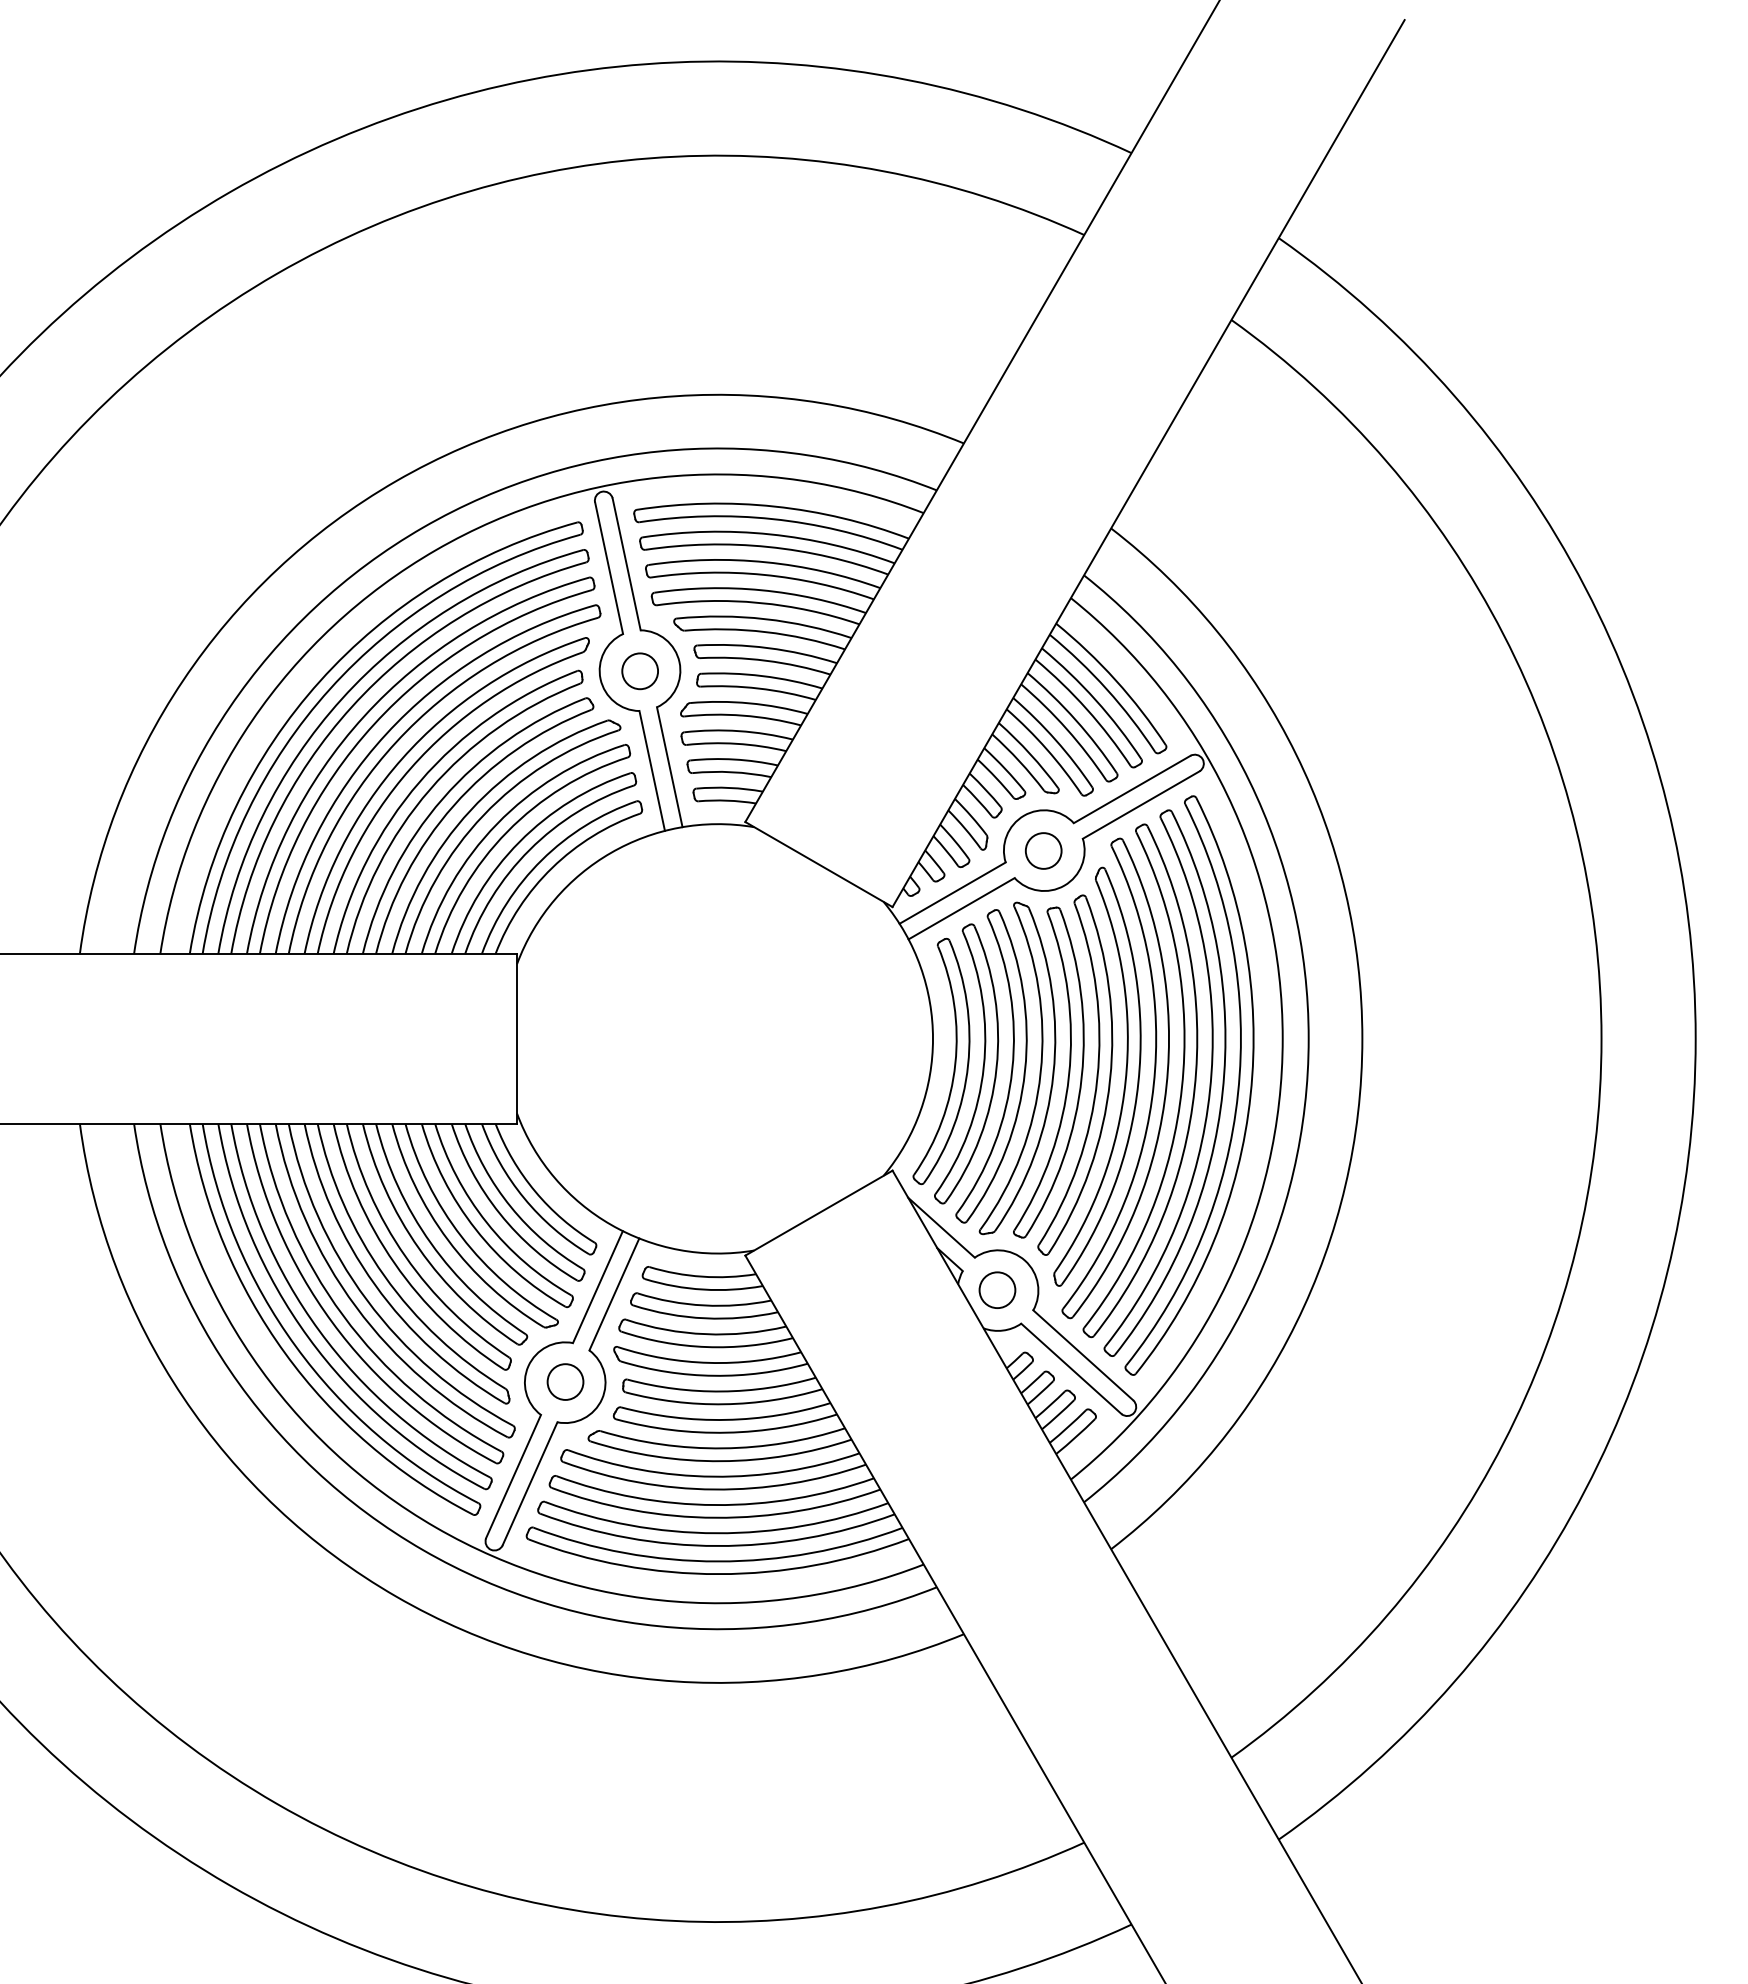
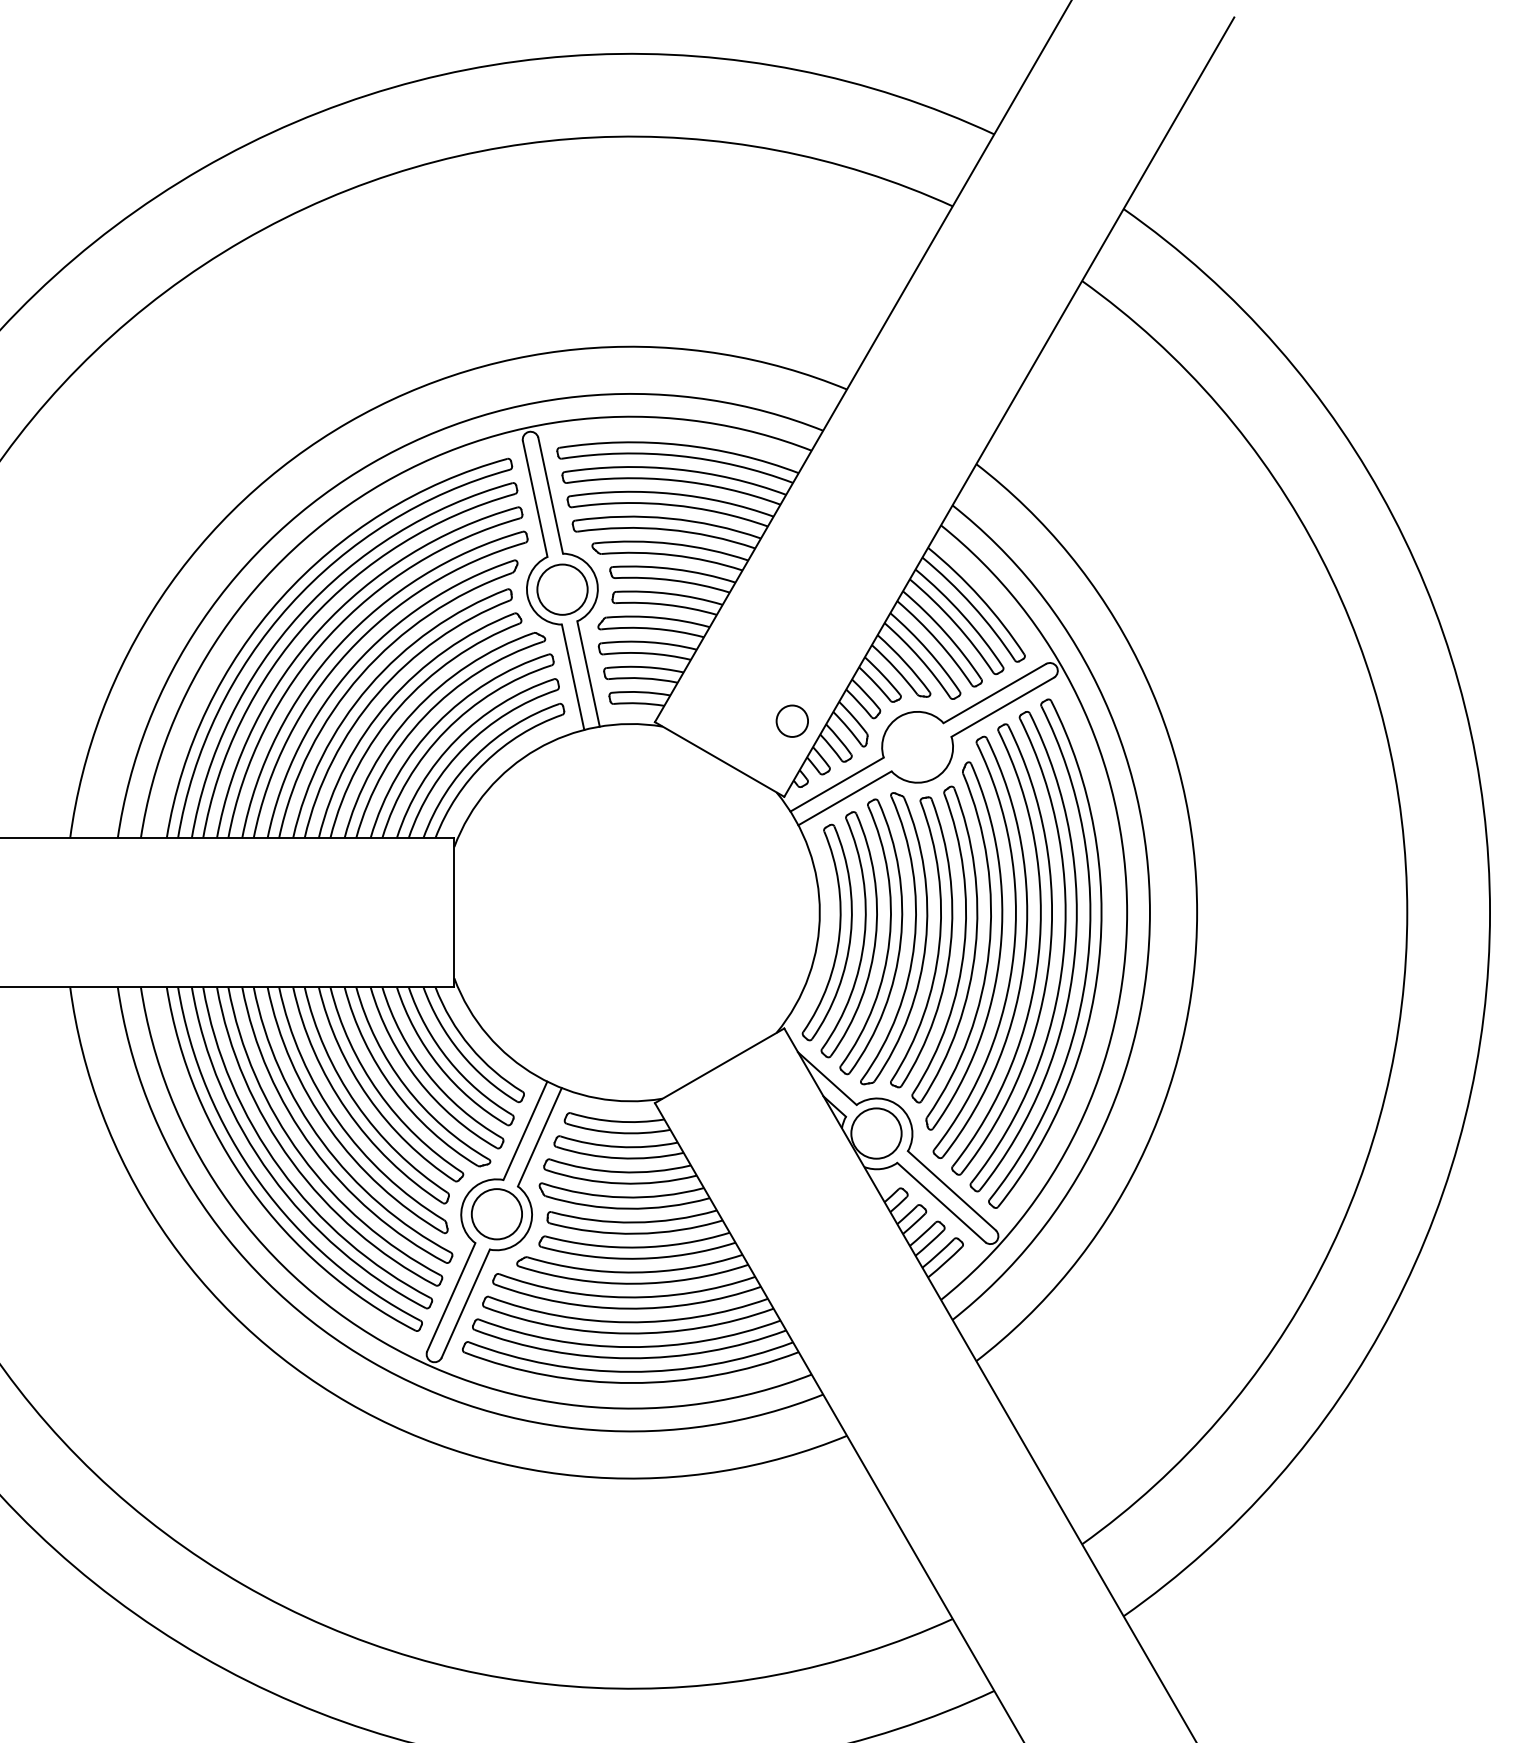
circle: (640, 671) -> (562, 589), size x1.6
circle: (1043, 850) -> (792, 720), moved
circle: (997, 1290) -> (876, 1133), size x1.6
circle: (565, 1381) -> (496, 1213), size x1.6

